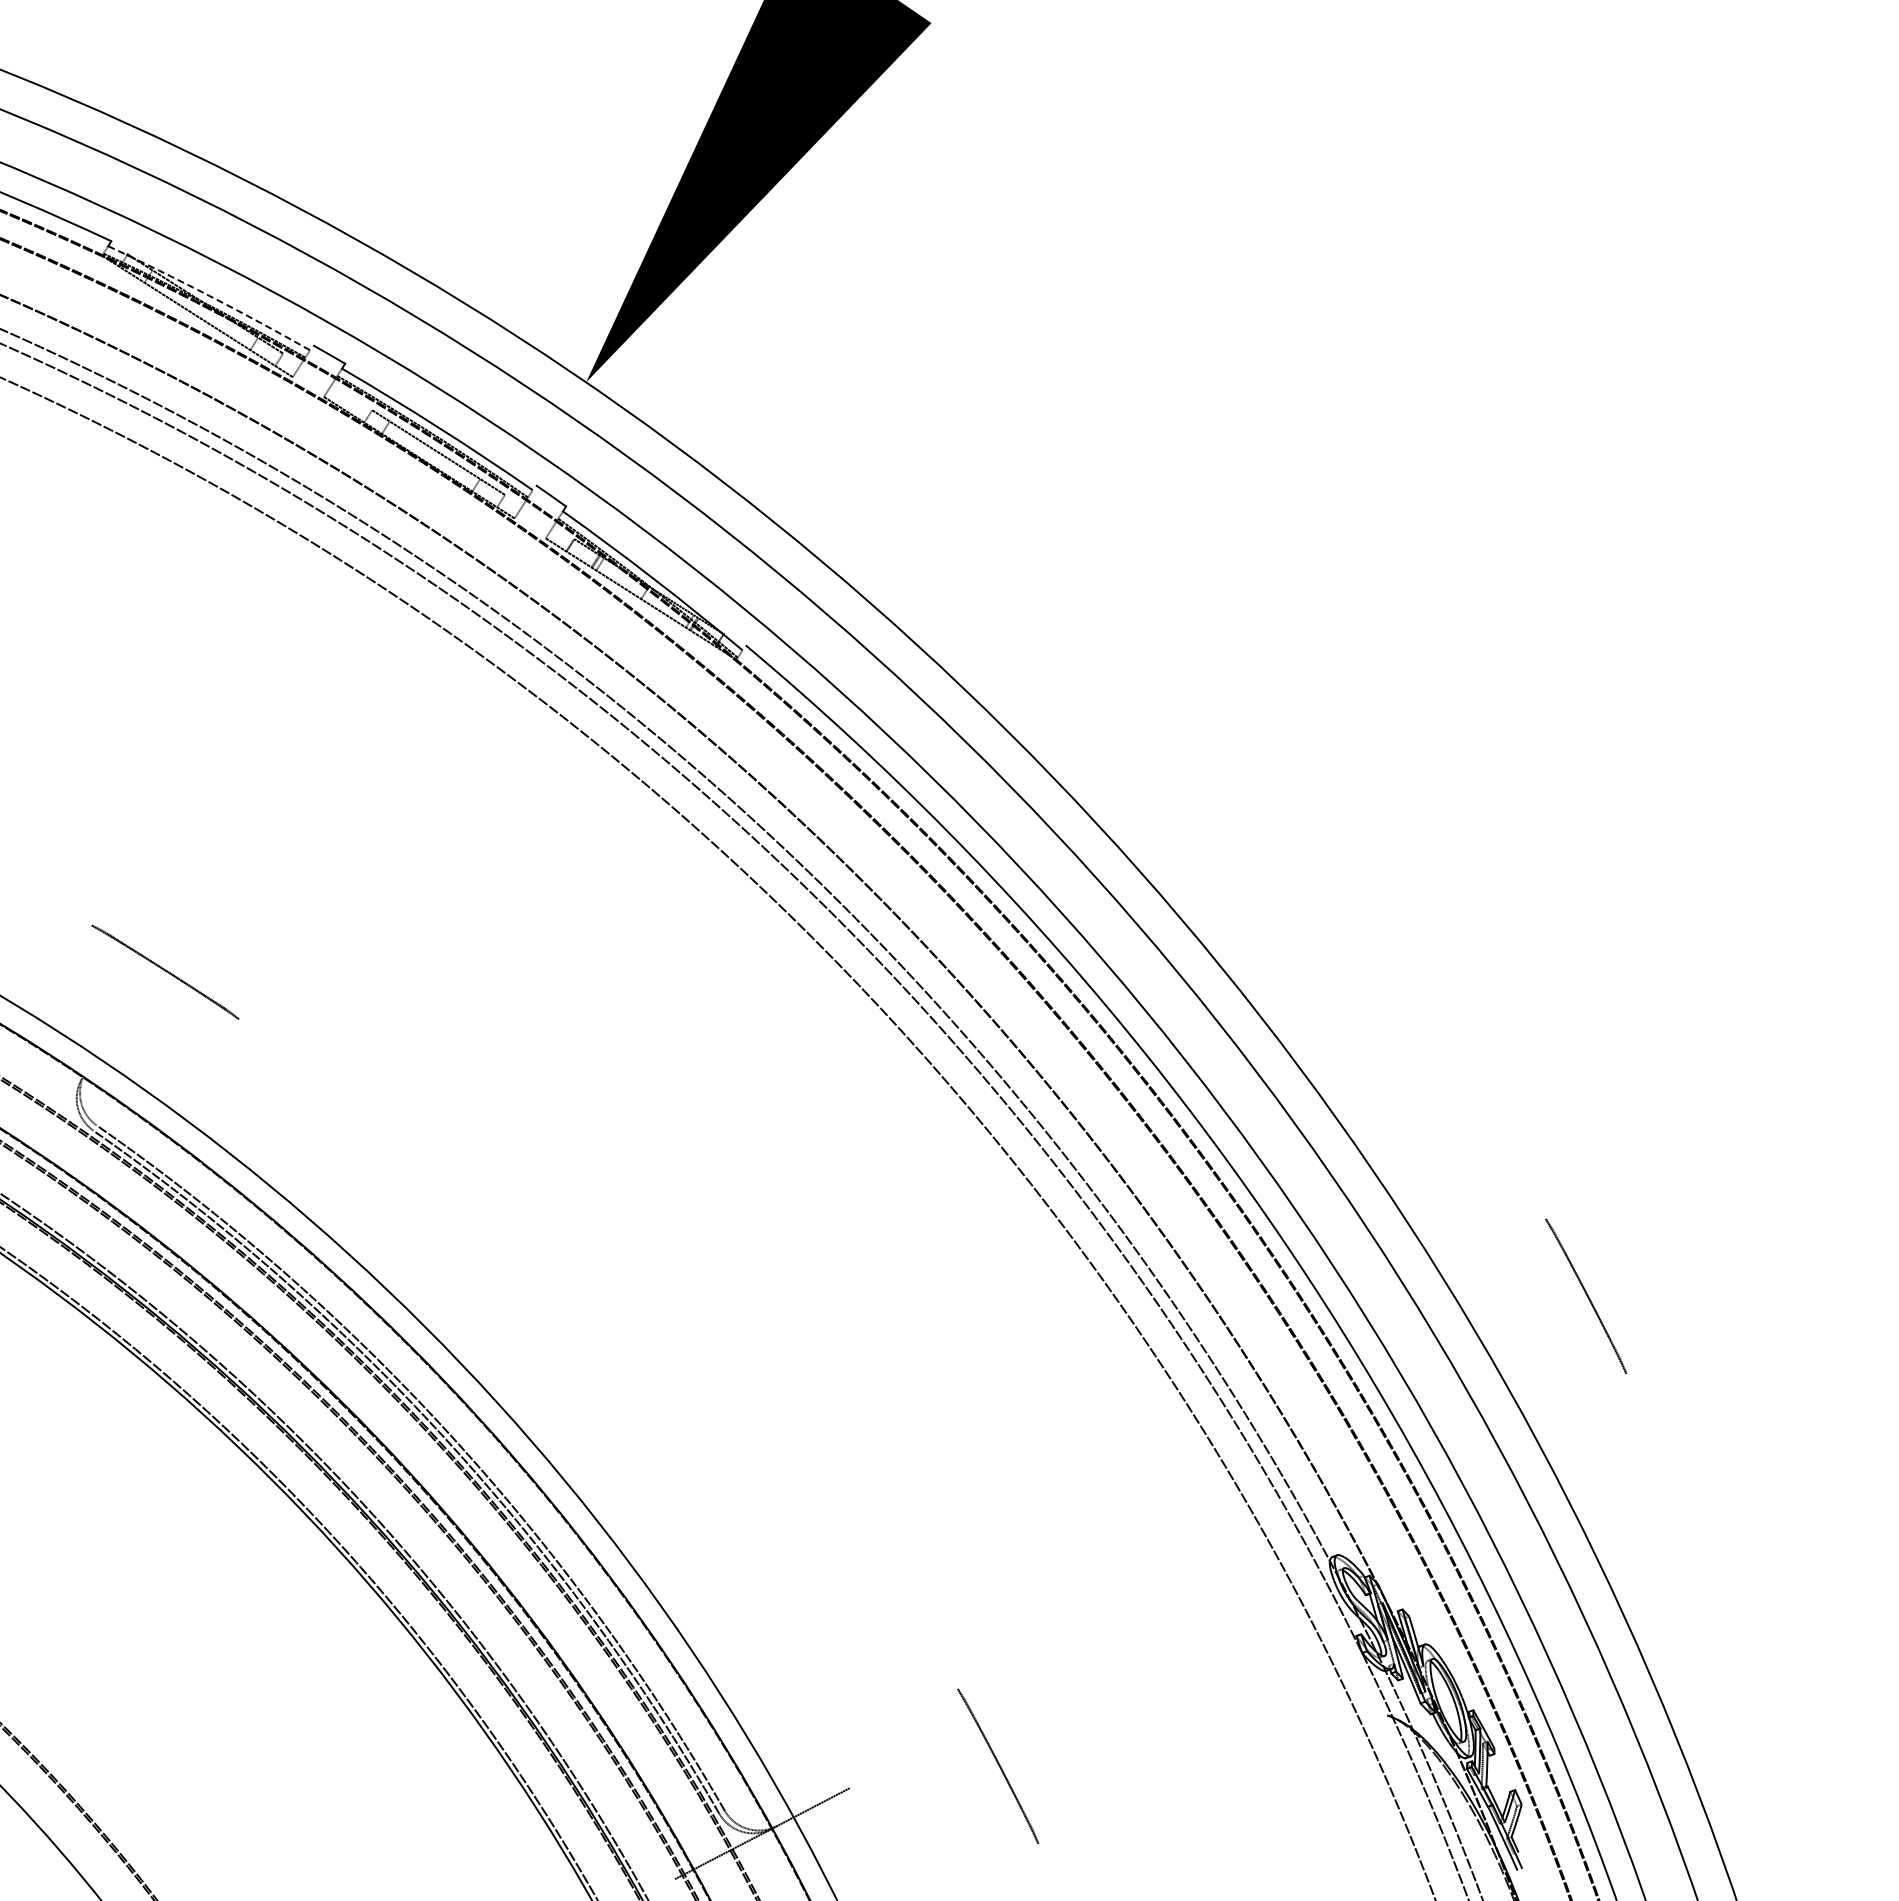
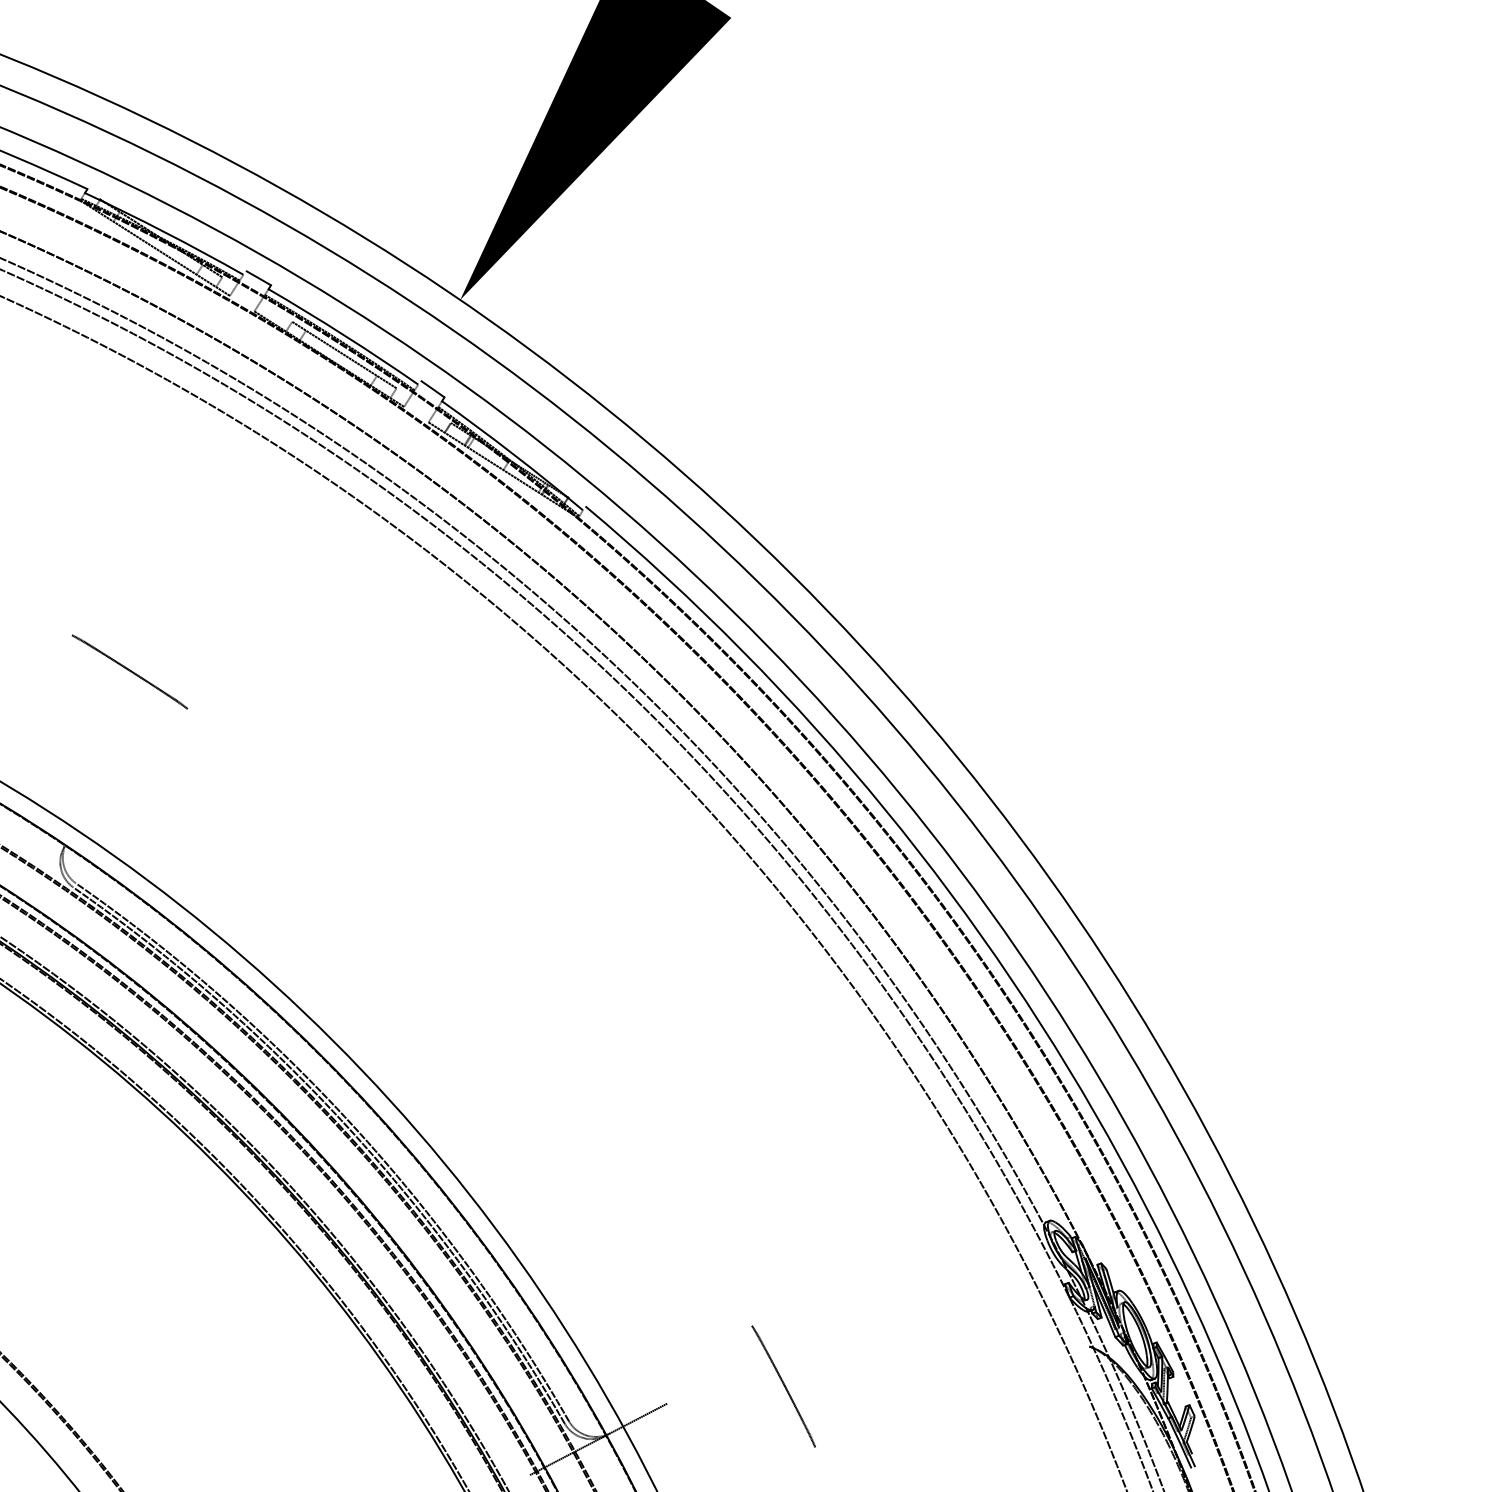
arc: (210, 296) -> (165, 232), dashed -> solid
part: (165, 971) -> (129, 671), moved
part: (1586, 1296) -> (1245, 1017), removed

